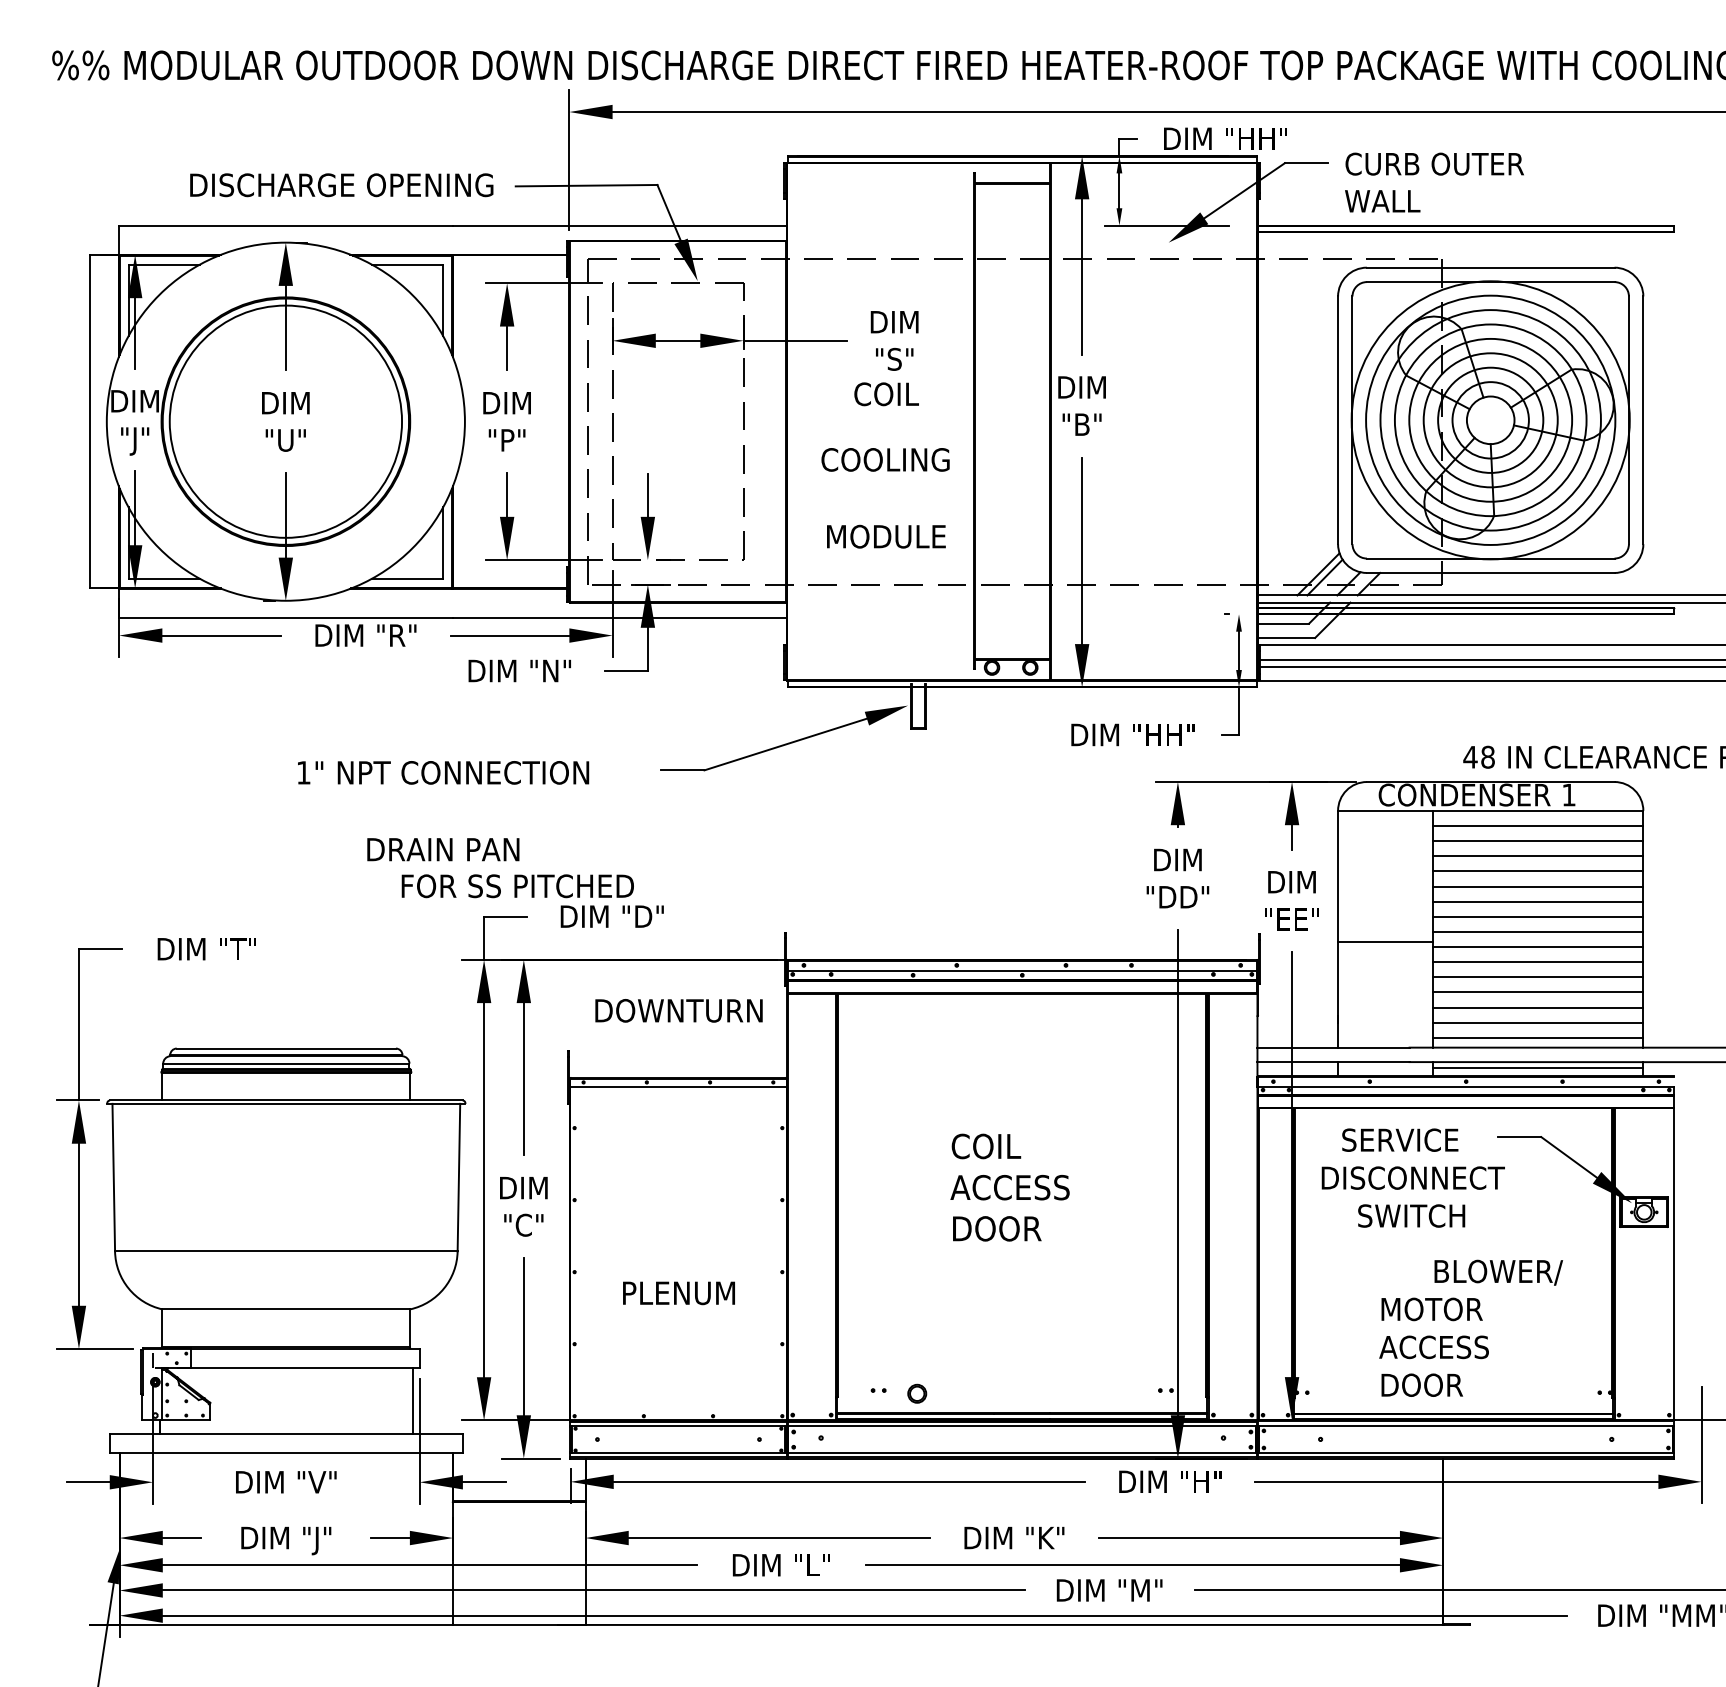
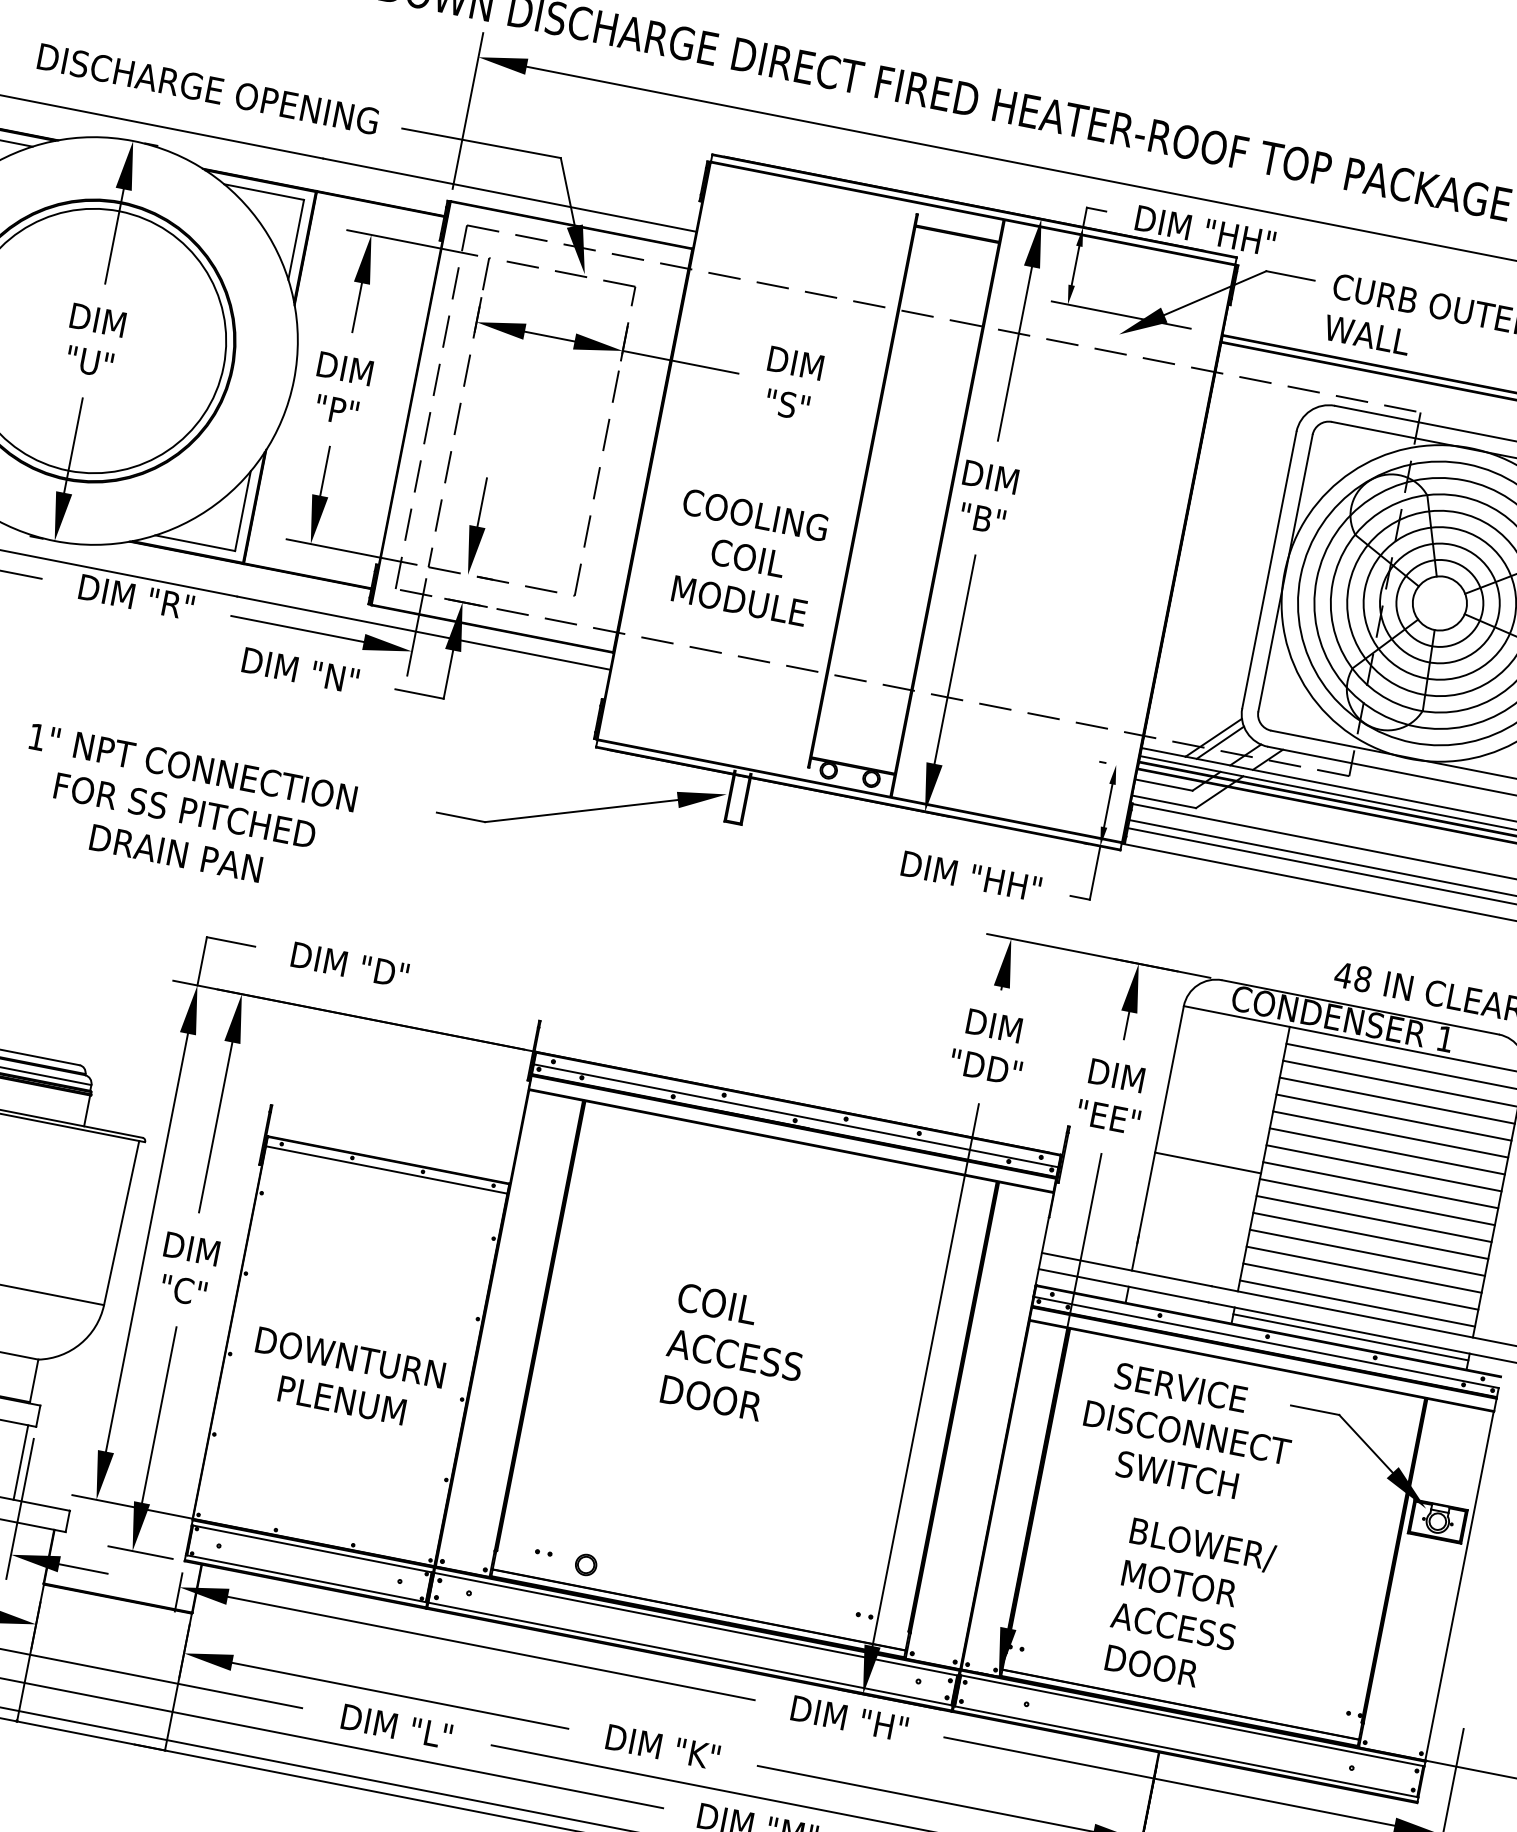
text: (886, 394) -> (747, 558), moved
text: (517, 886) -> (184, 810), moved
text: (678, 1010) -> (350, 1357), moved
text: (1498, 1272) -> (1202, 1545), moved

